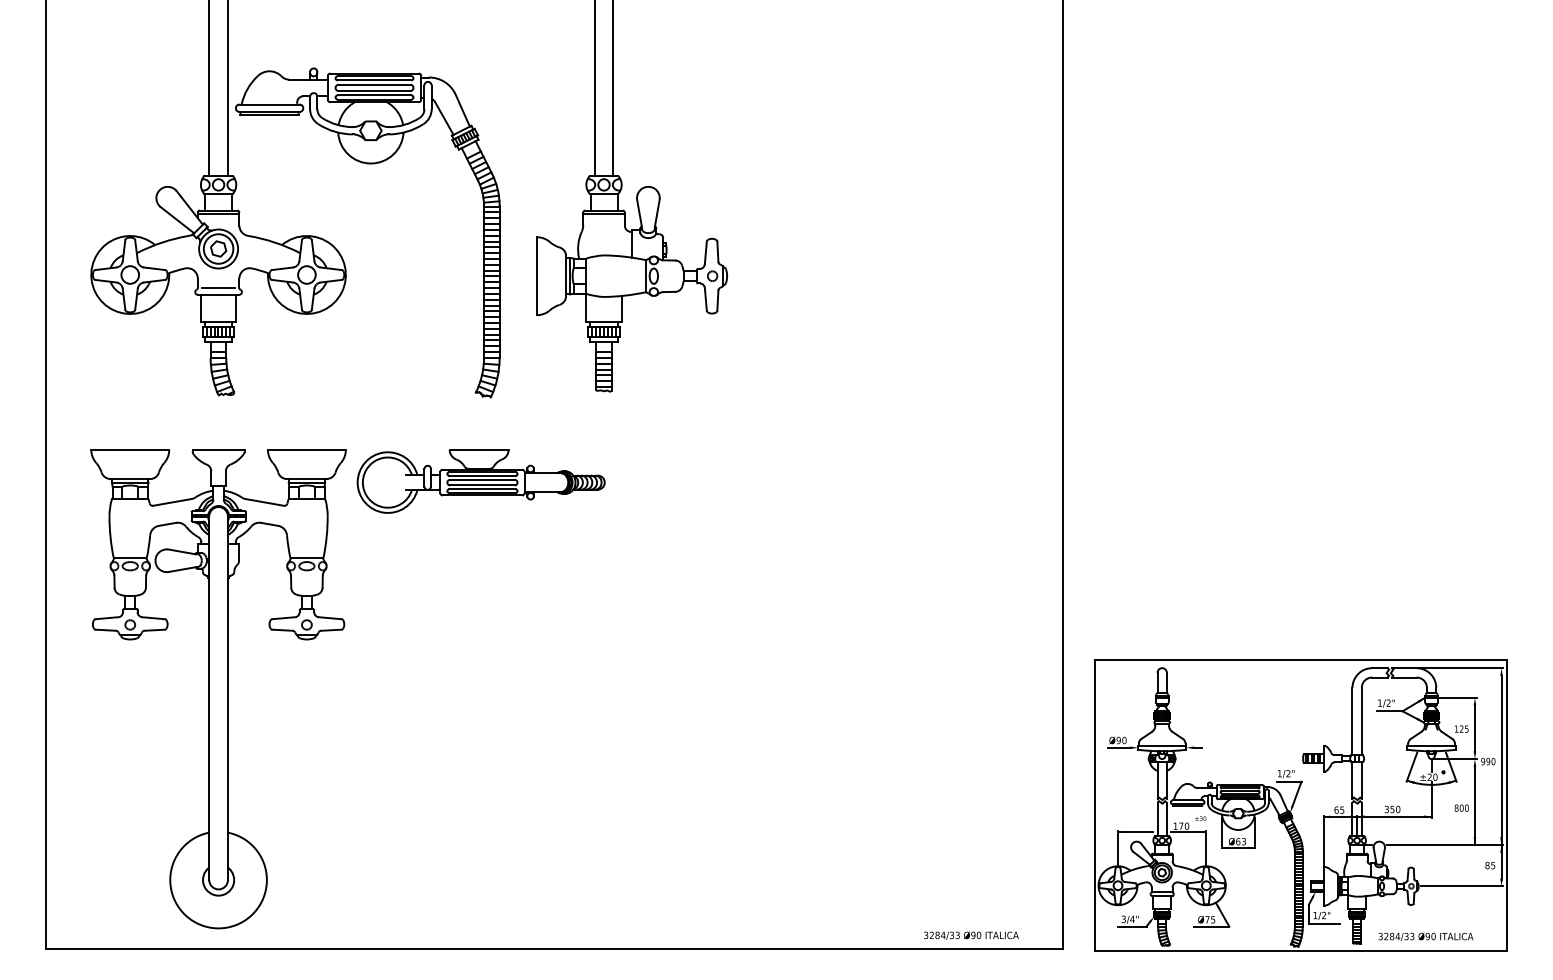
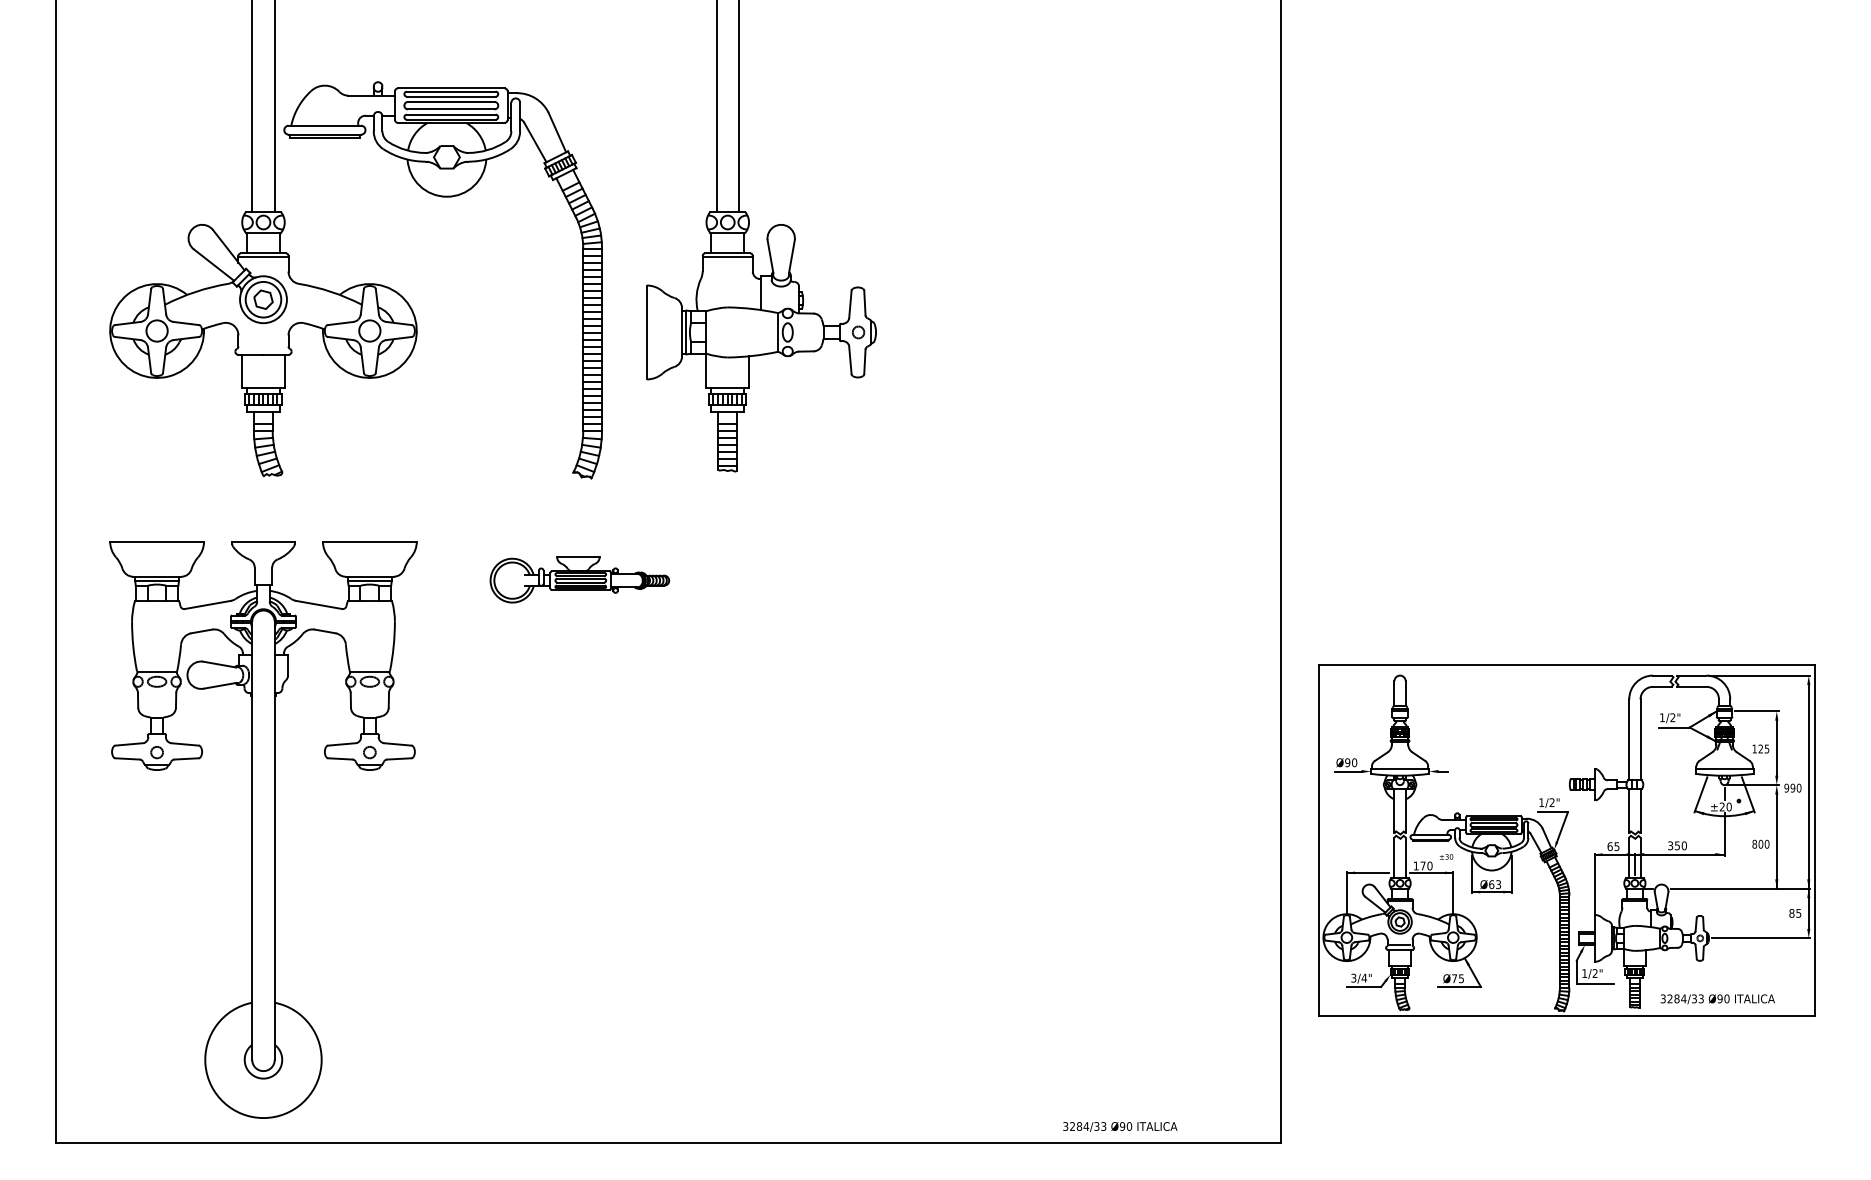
line: (218, 287) -> (263, 346), removed
part: (480, 481) -> (579, 579), size x0.6
part: (1300, 805) -> (1566, 840), moved
text: (971, 935) -> (1120, 1126), moved

